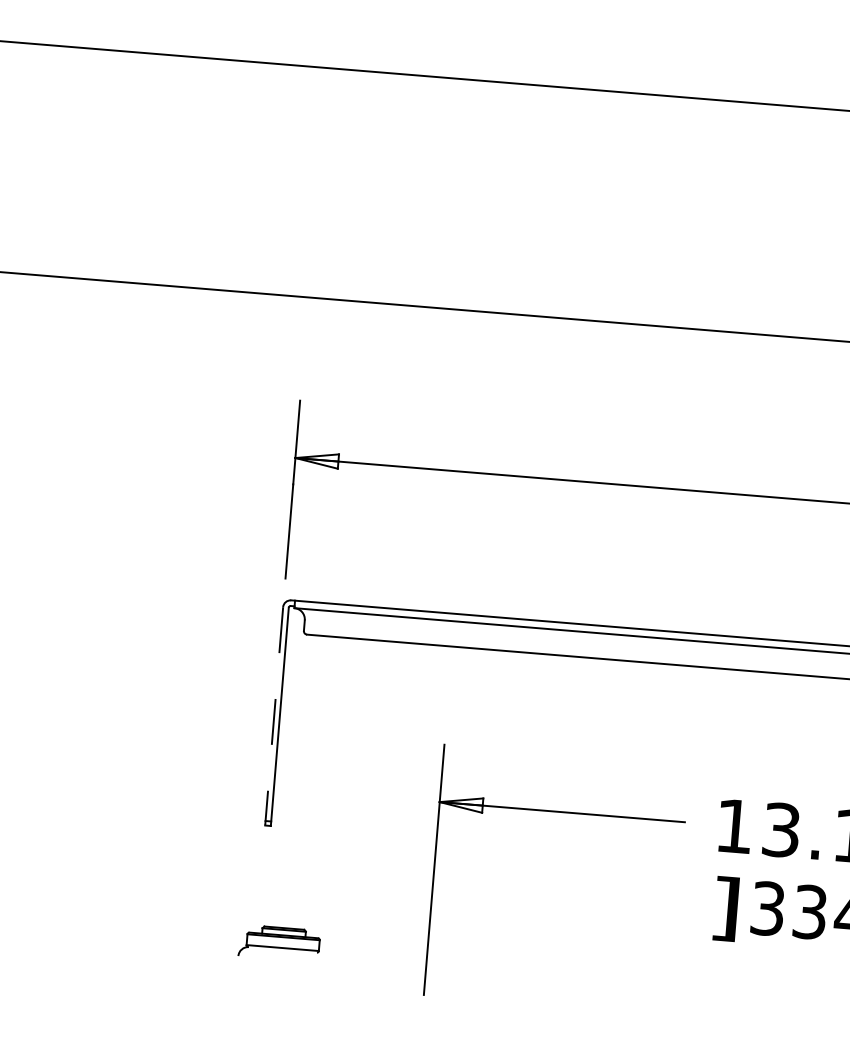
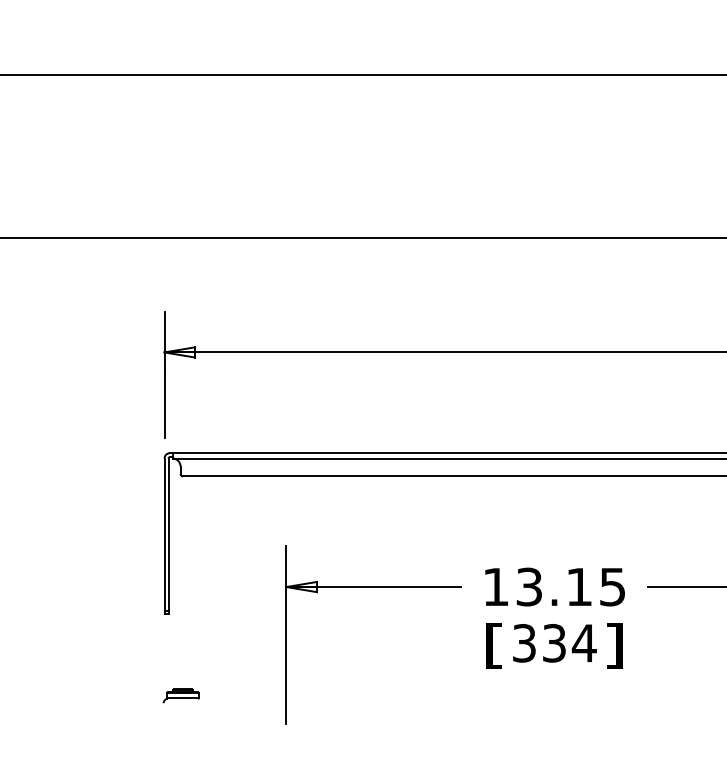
line: (274, 716) -> (164, 536), dashed -> solid
text: (725, 908) -> (494, 645), ] -> [
part: (278, 942) -> (180, 695), size x0.62

